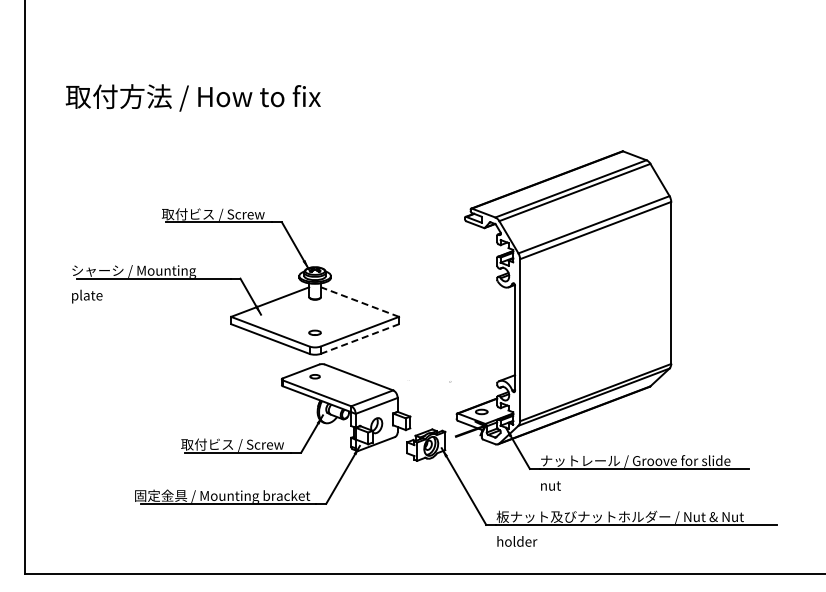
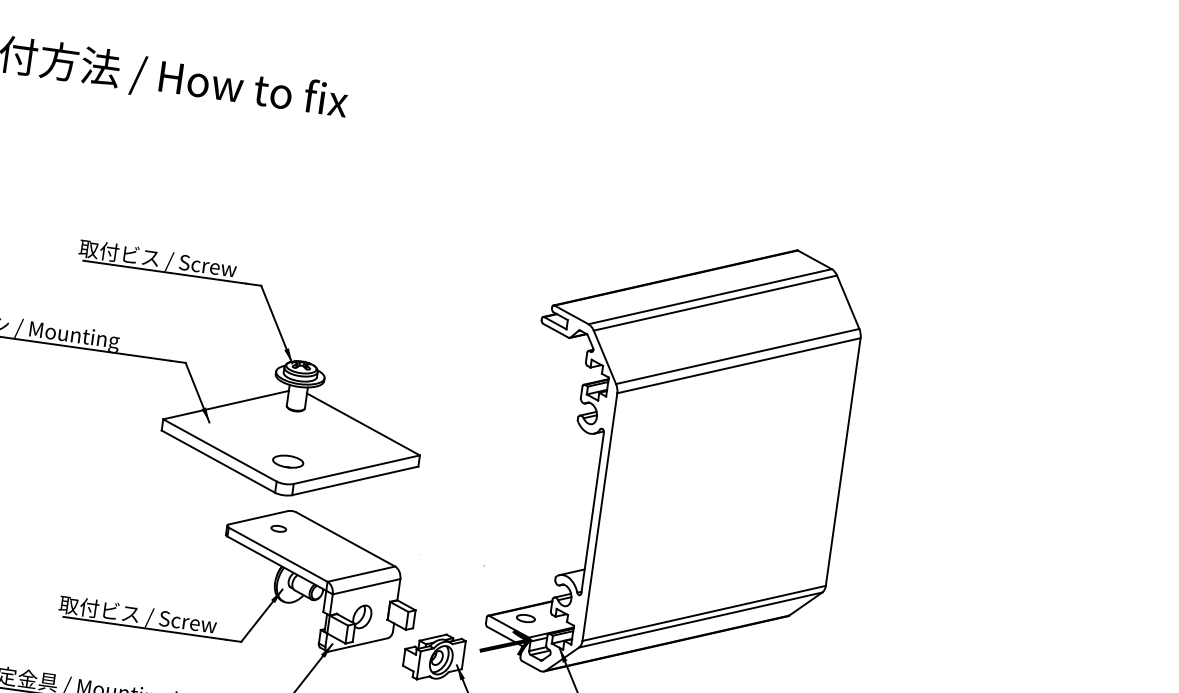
line: (360, 302) -> (364, 425), dashed -> solid
part: (314, 332) -> (287, 461), size x1.67
line: (359, 339) -> (354, 481), dashed -> solid

